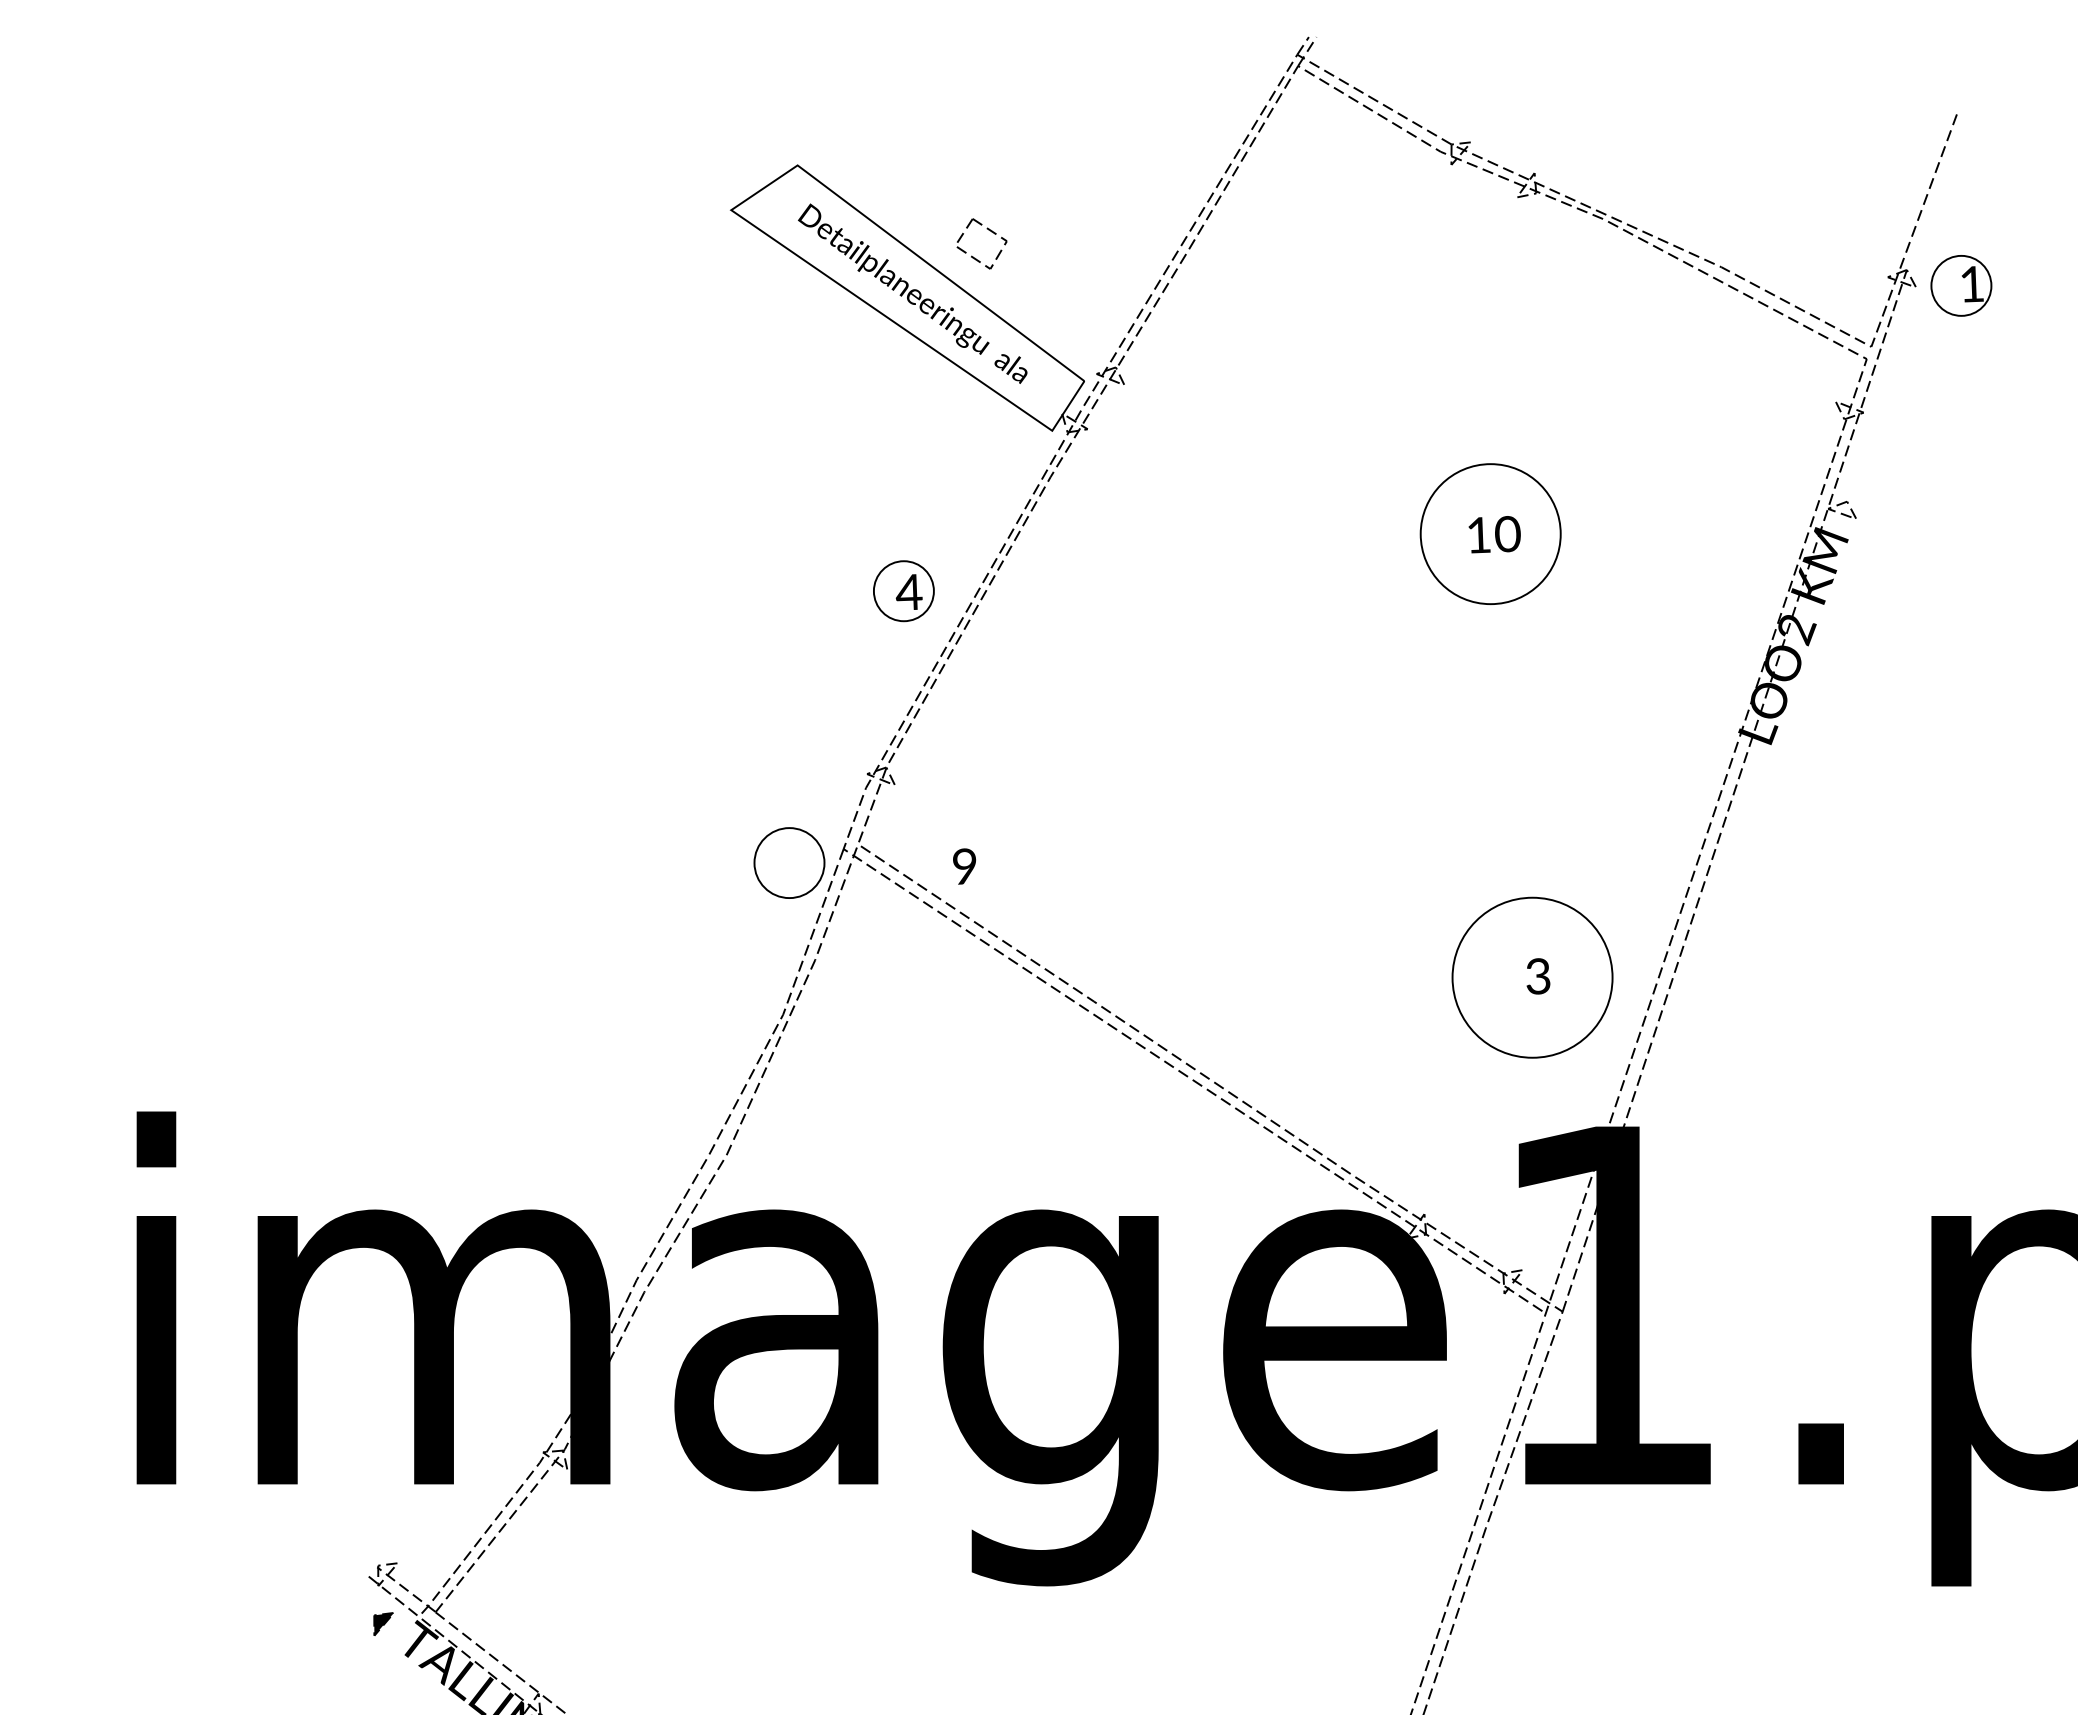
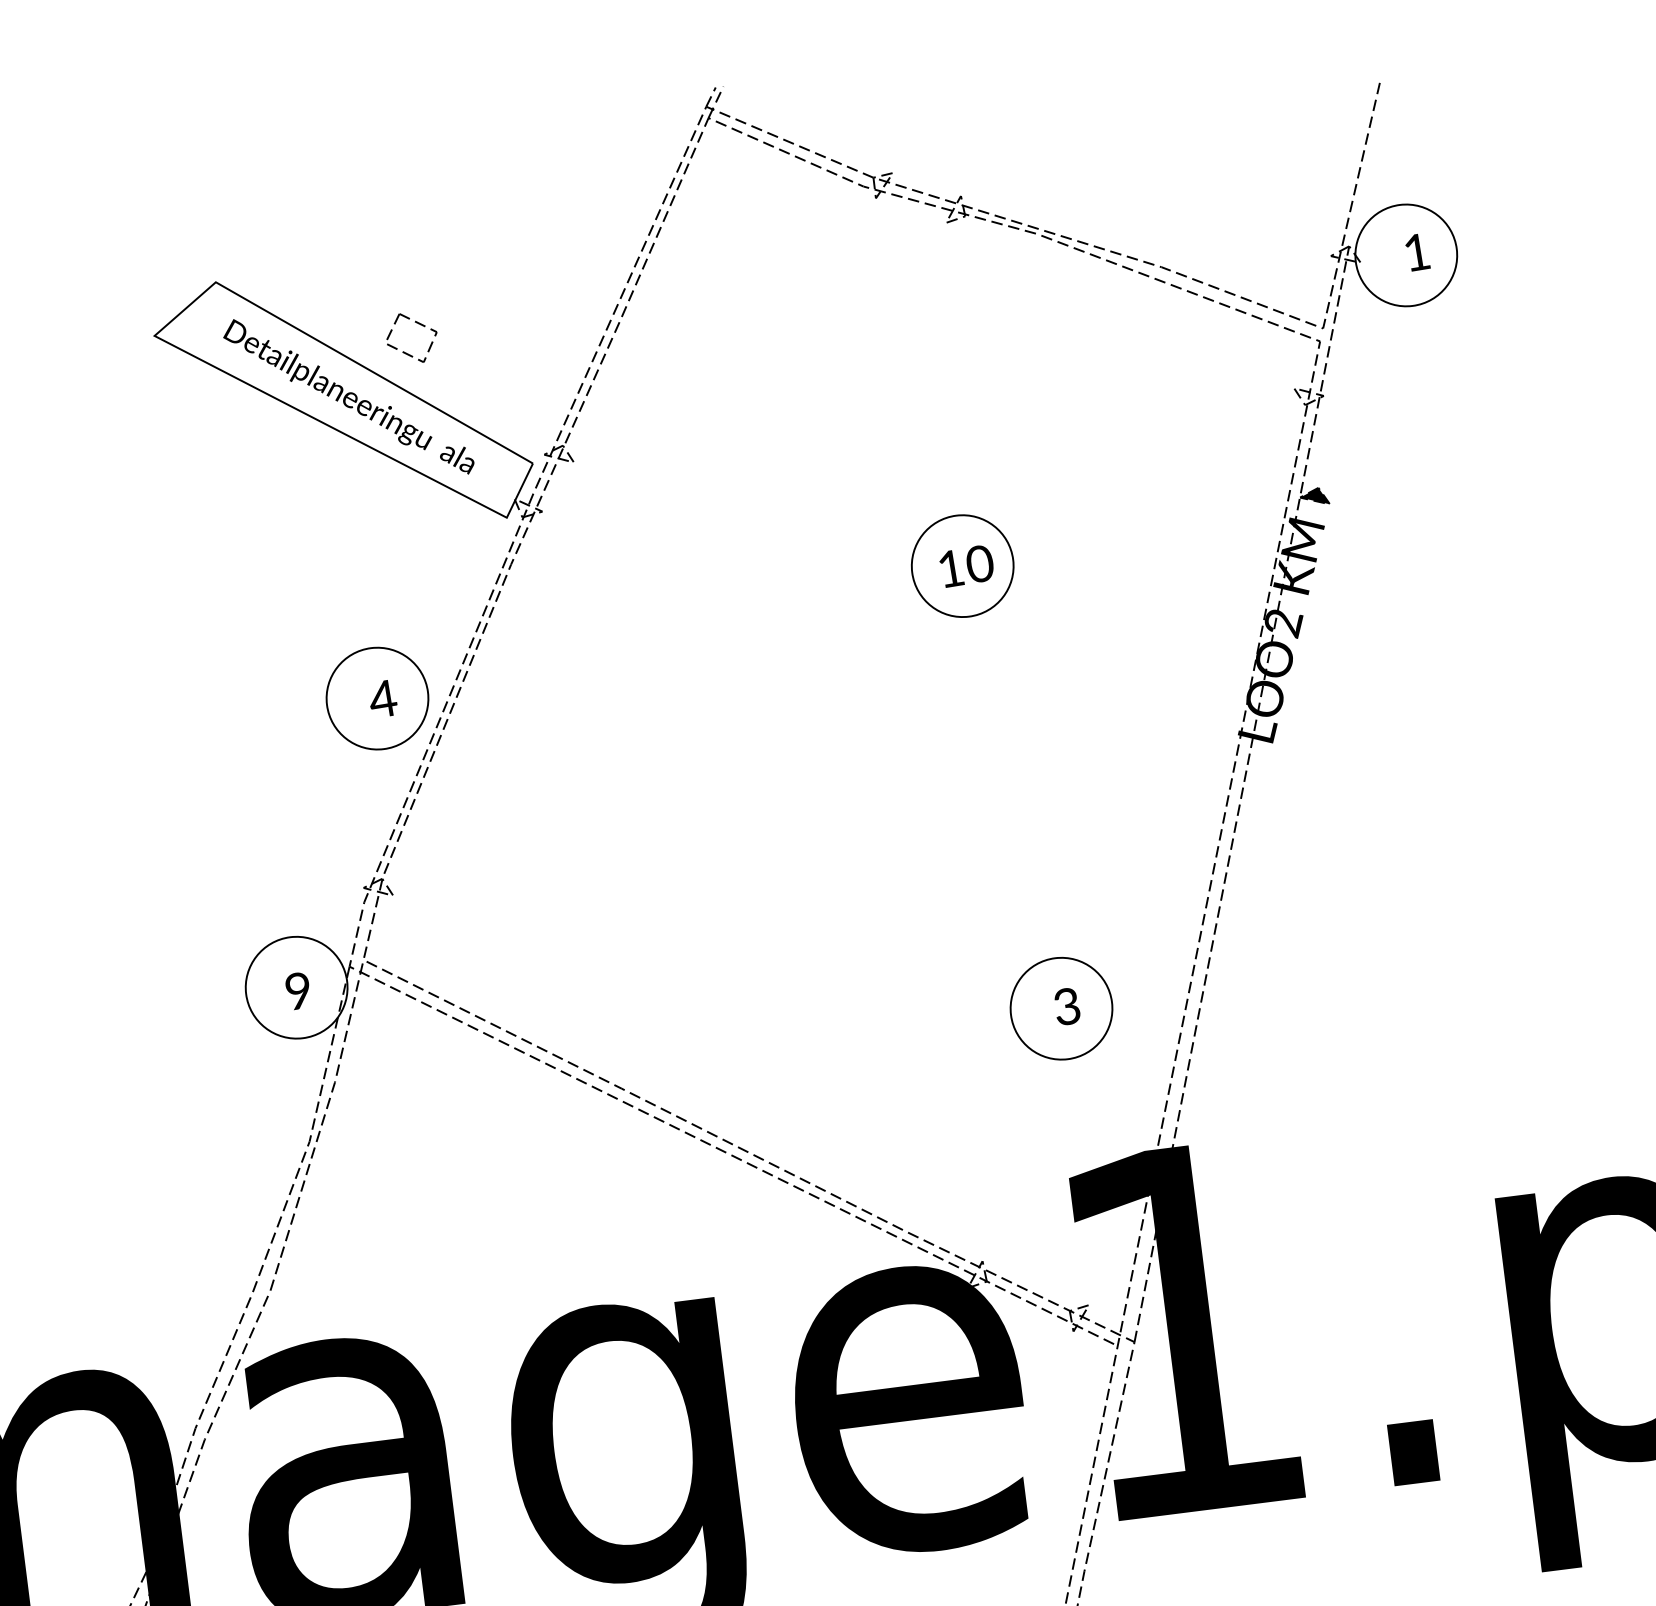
circle: (1961, 285) -> (1406, 255), size x1.67
fill: (1842, 510) -> (1314, 497), added
circle: (1490, 534) -> (962, 566), size x0.71
circle: (903, 591) -> (377, 698), size x1.67
circle: (789, 863) -> (296, 988), size x1.43
text: (964, 866) -> (298, 991), moved
circle: (1532, 977) -> (1061, 1008), size x0.62

